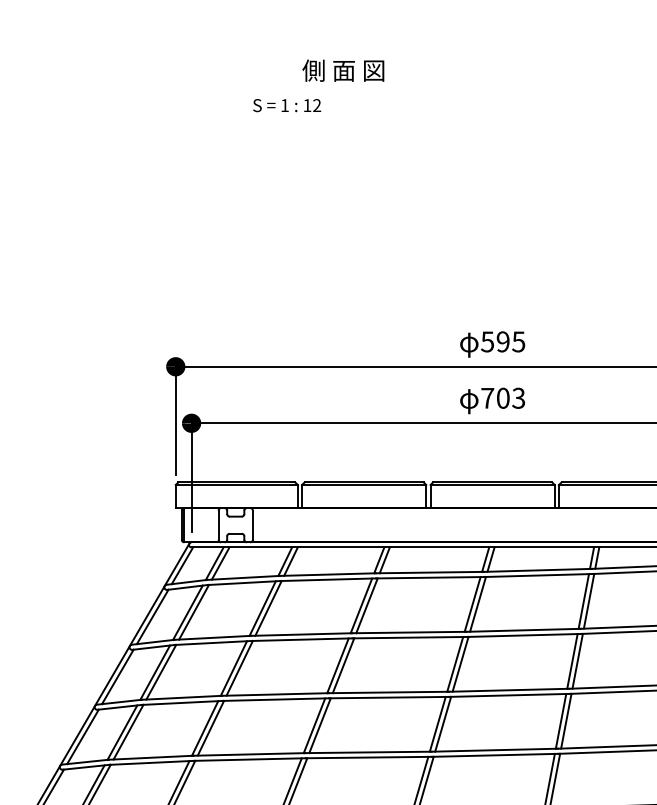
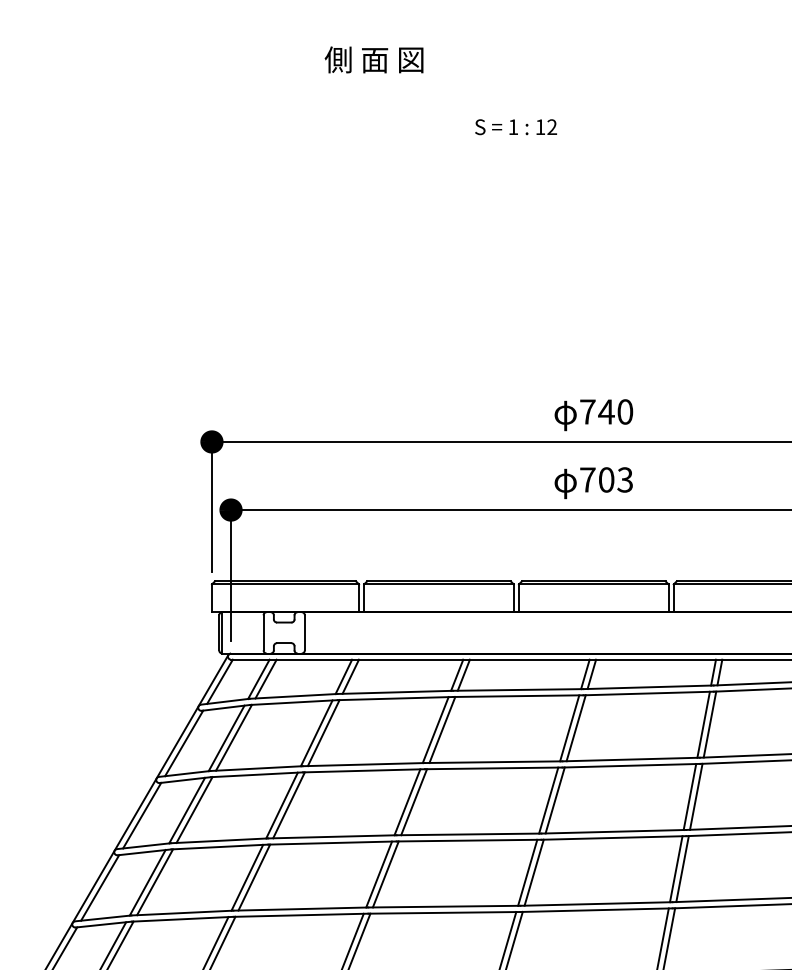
text: (343, 70) -> (374, 59), moved
text: (287, 105) -> (516, 127), moved
text: (503, 341) -> (606, 411), 595 -> 740

